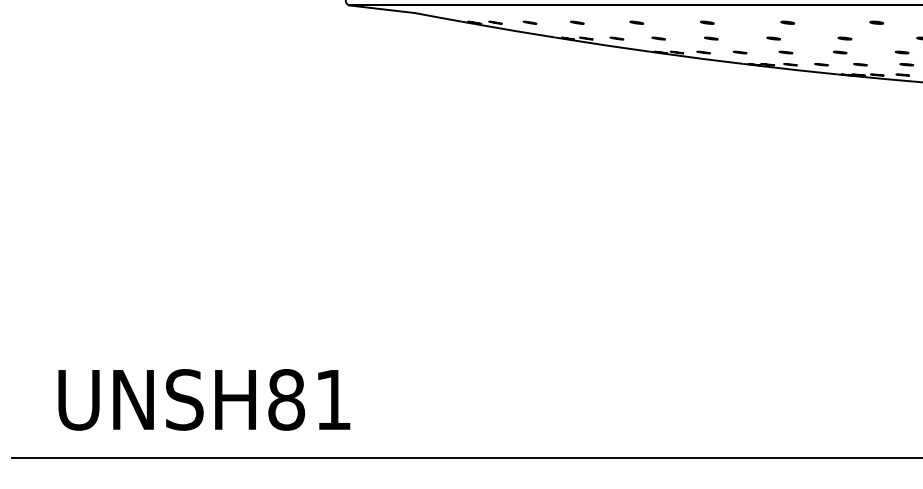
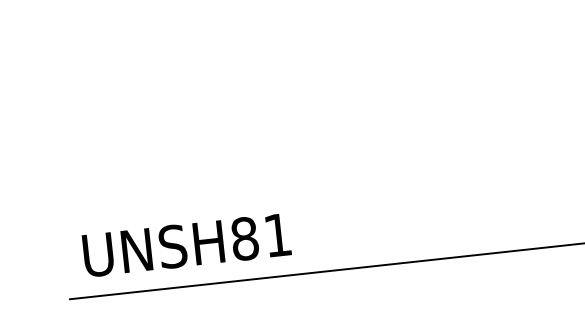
text: (204, 399) -> (186, 244), moved

